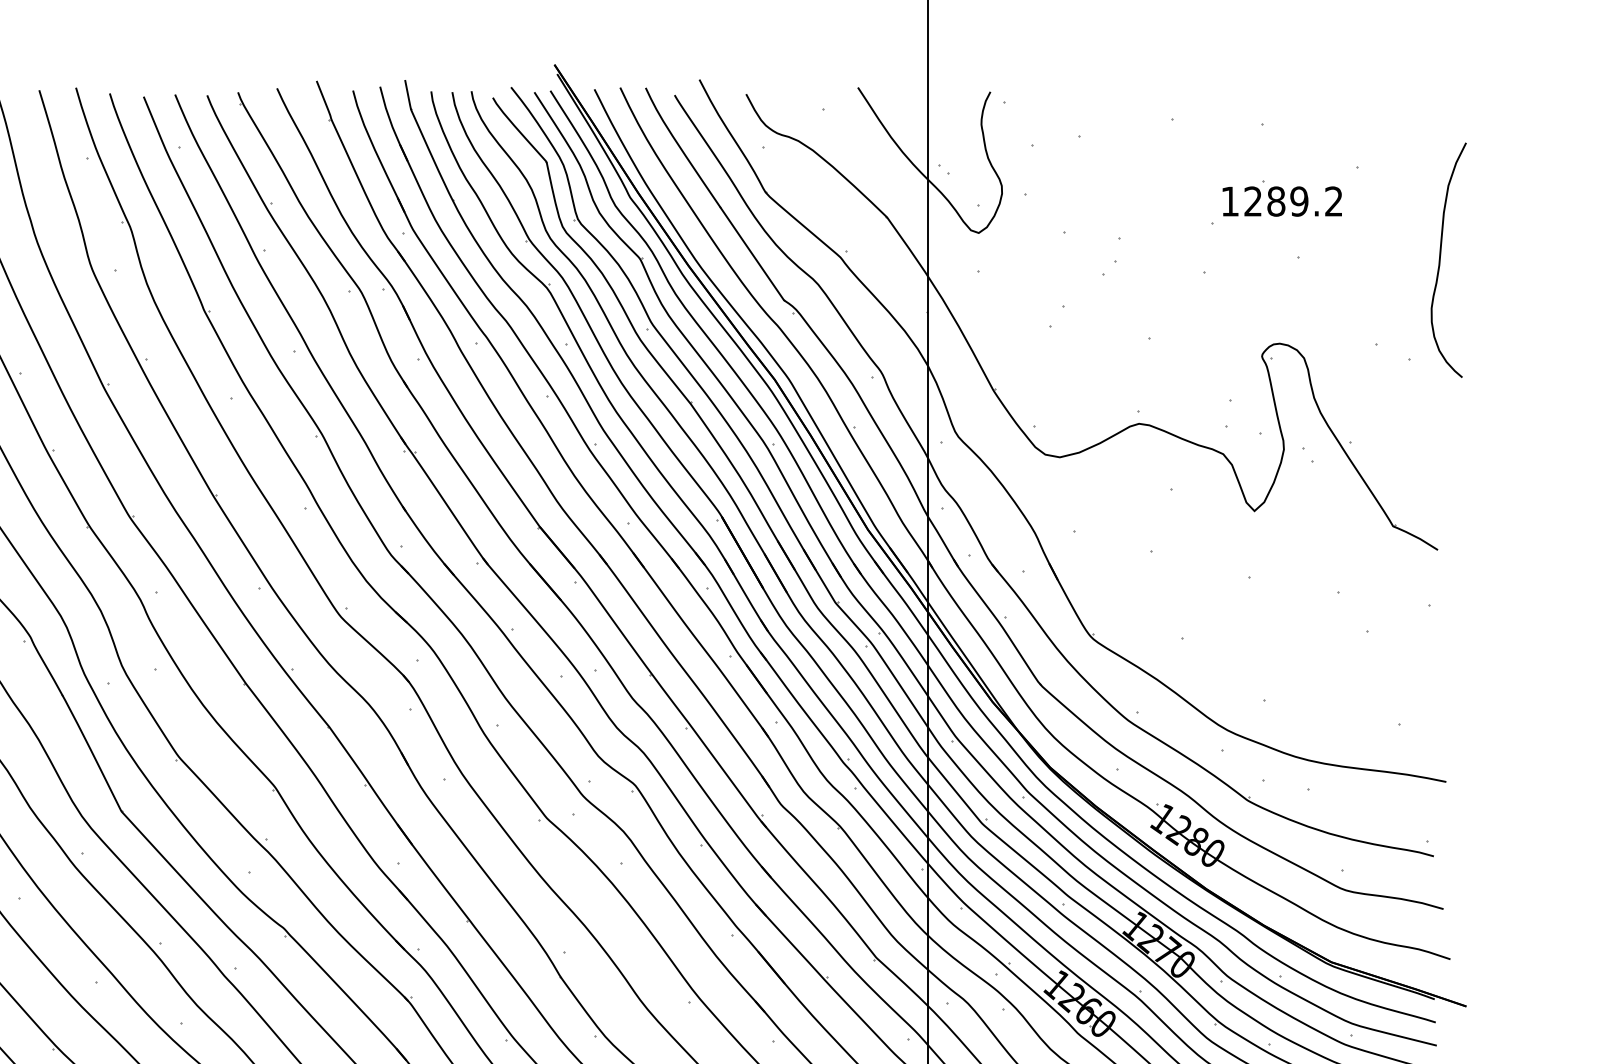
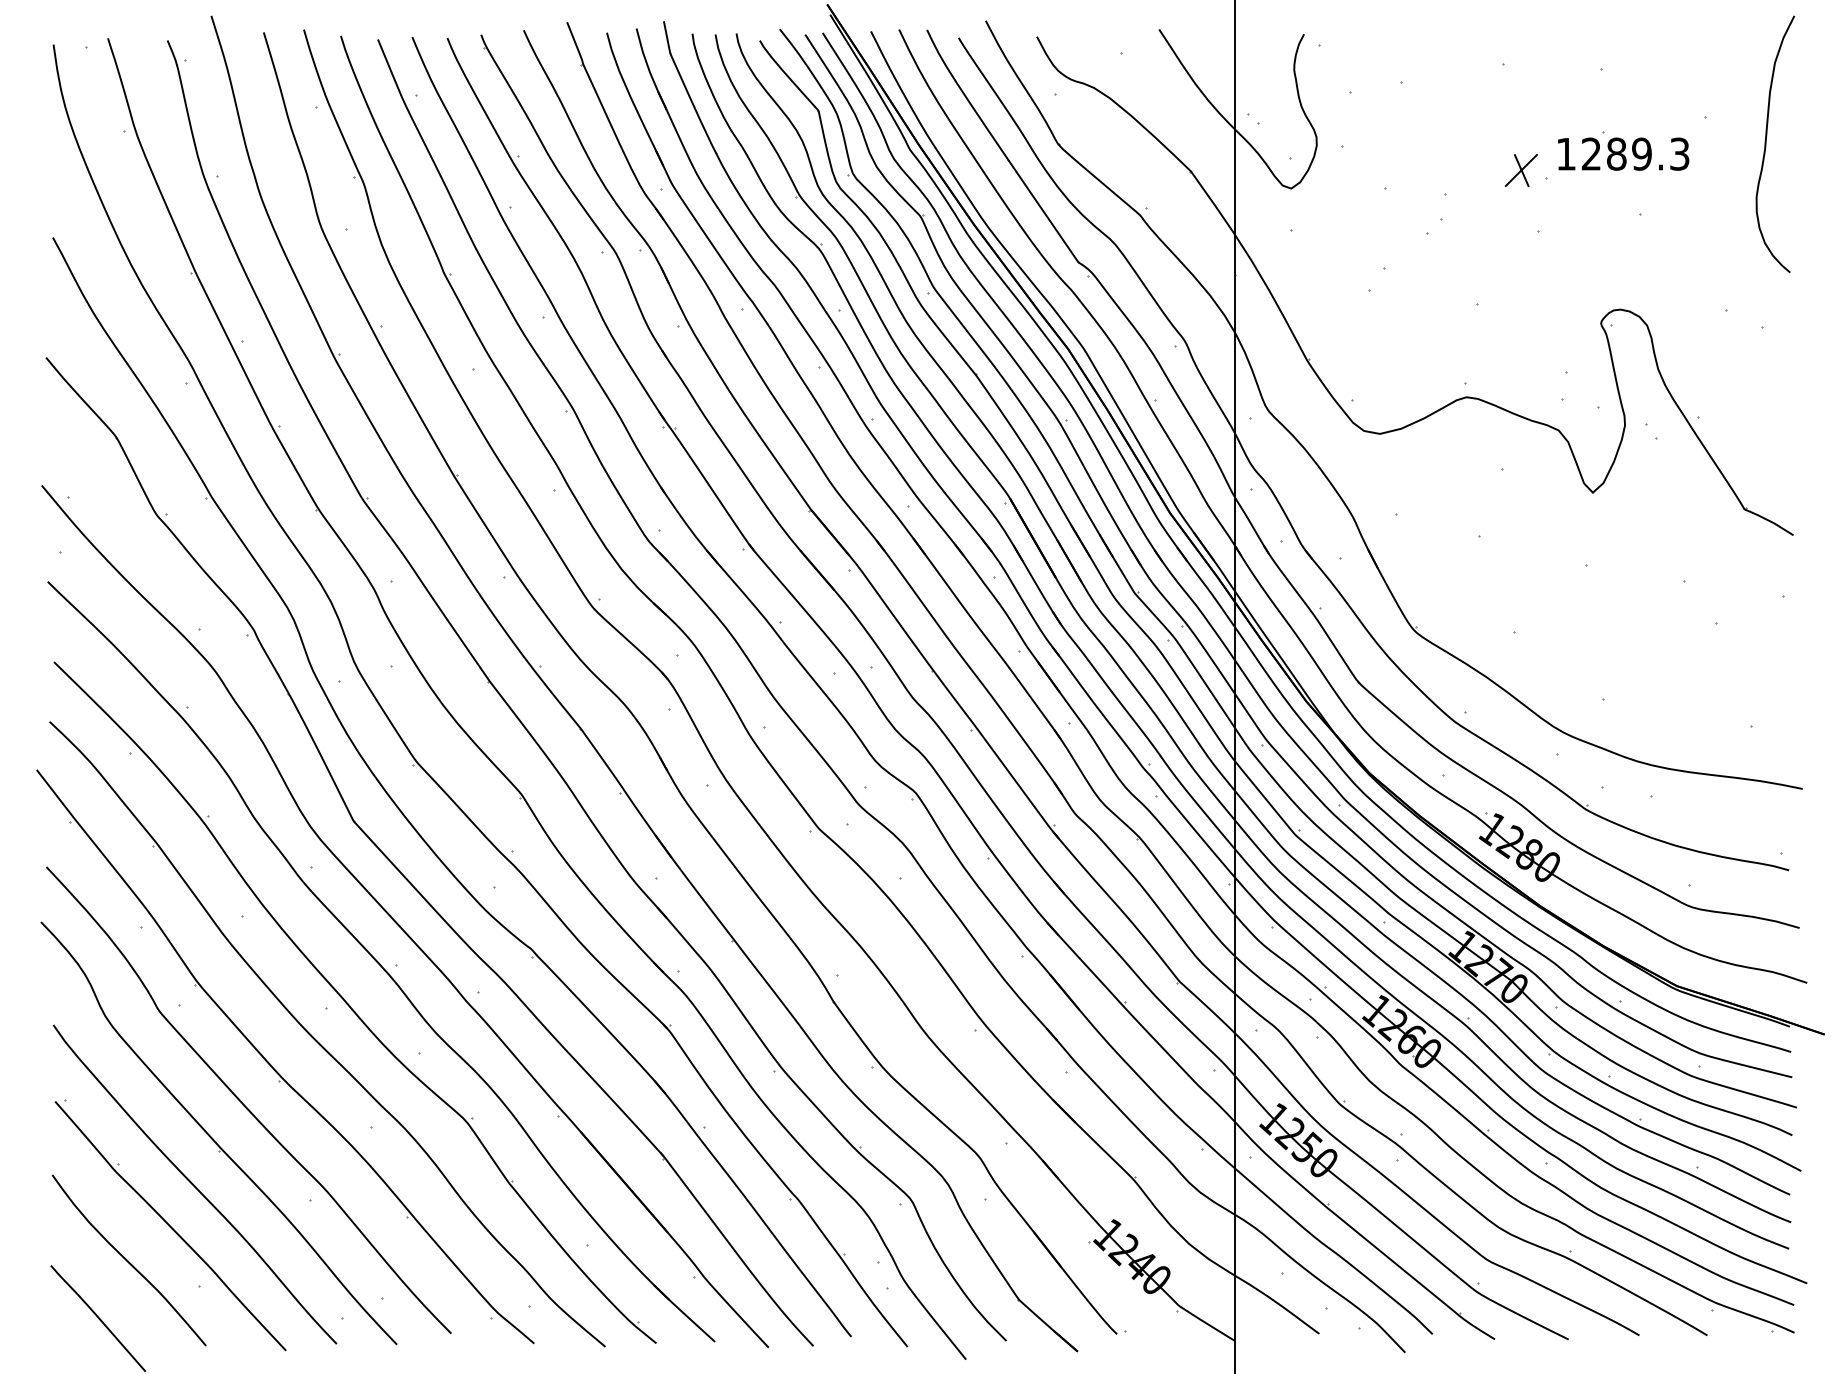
text: (1333, 200) -> (1679, 153), 1289.2 -> 1289.3
part: (1188, 216) -> (1520, 170), added
curve: (1440, 260) -> (1766, 144), moved

